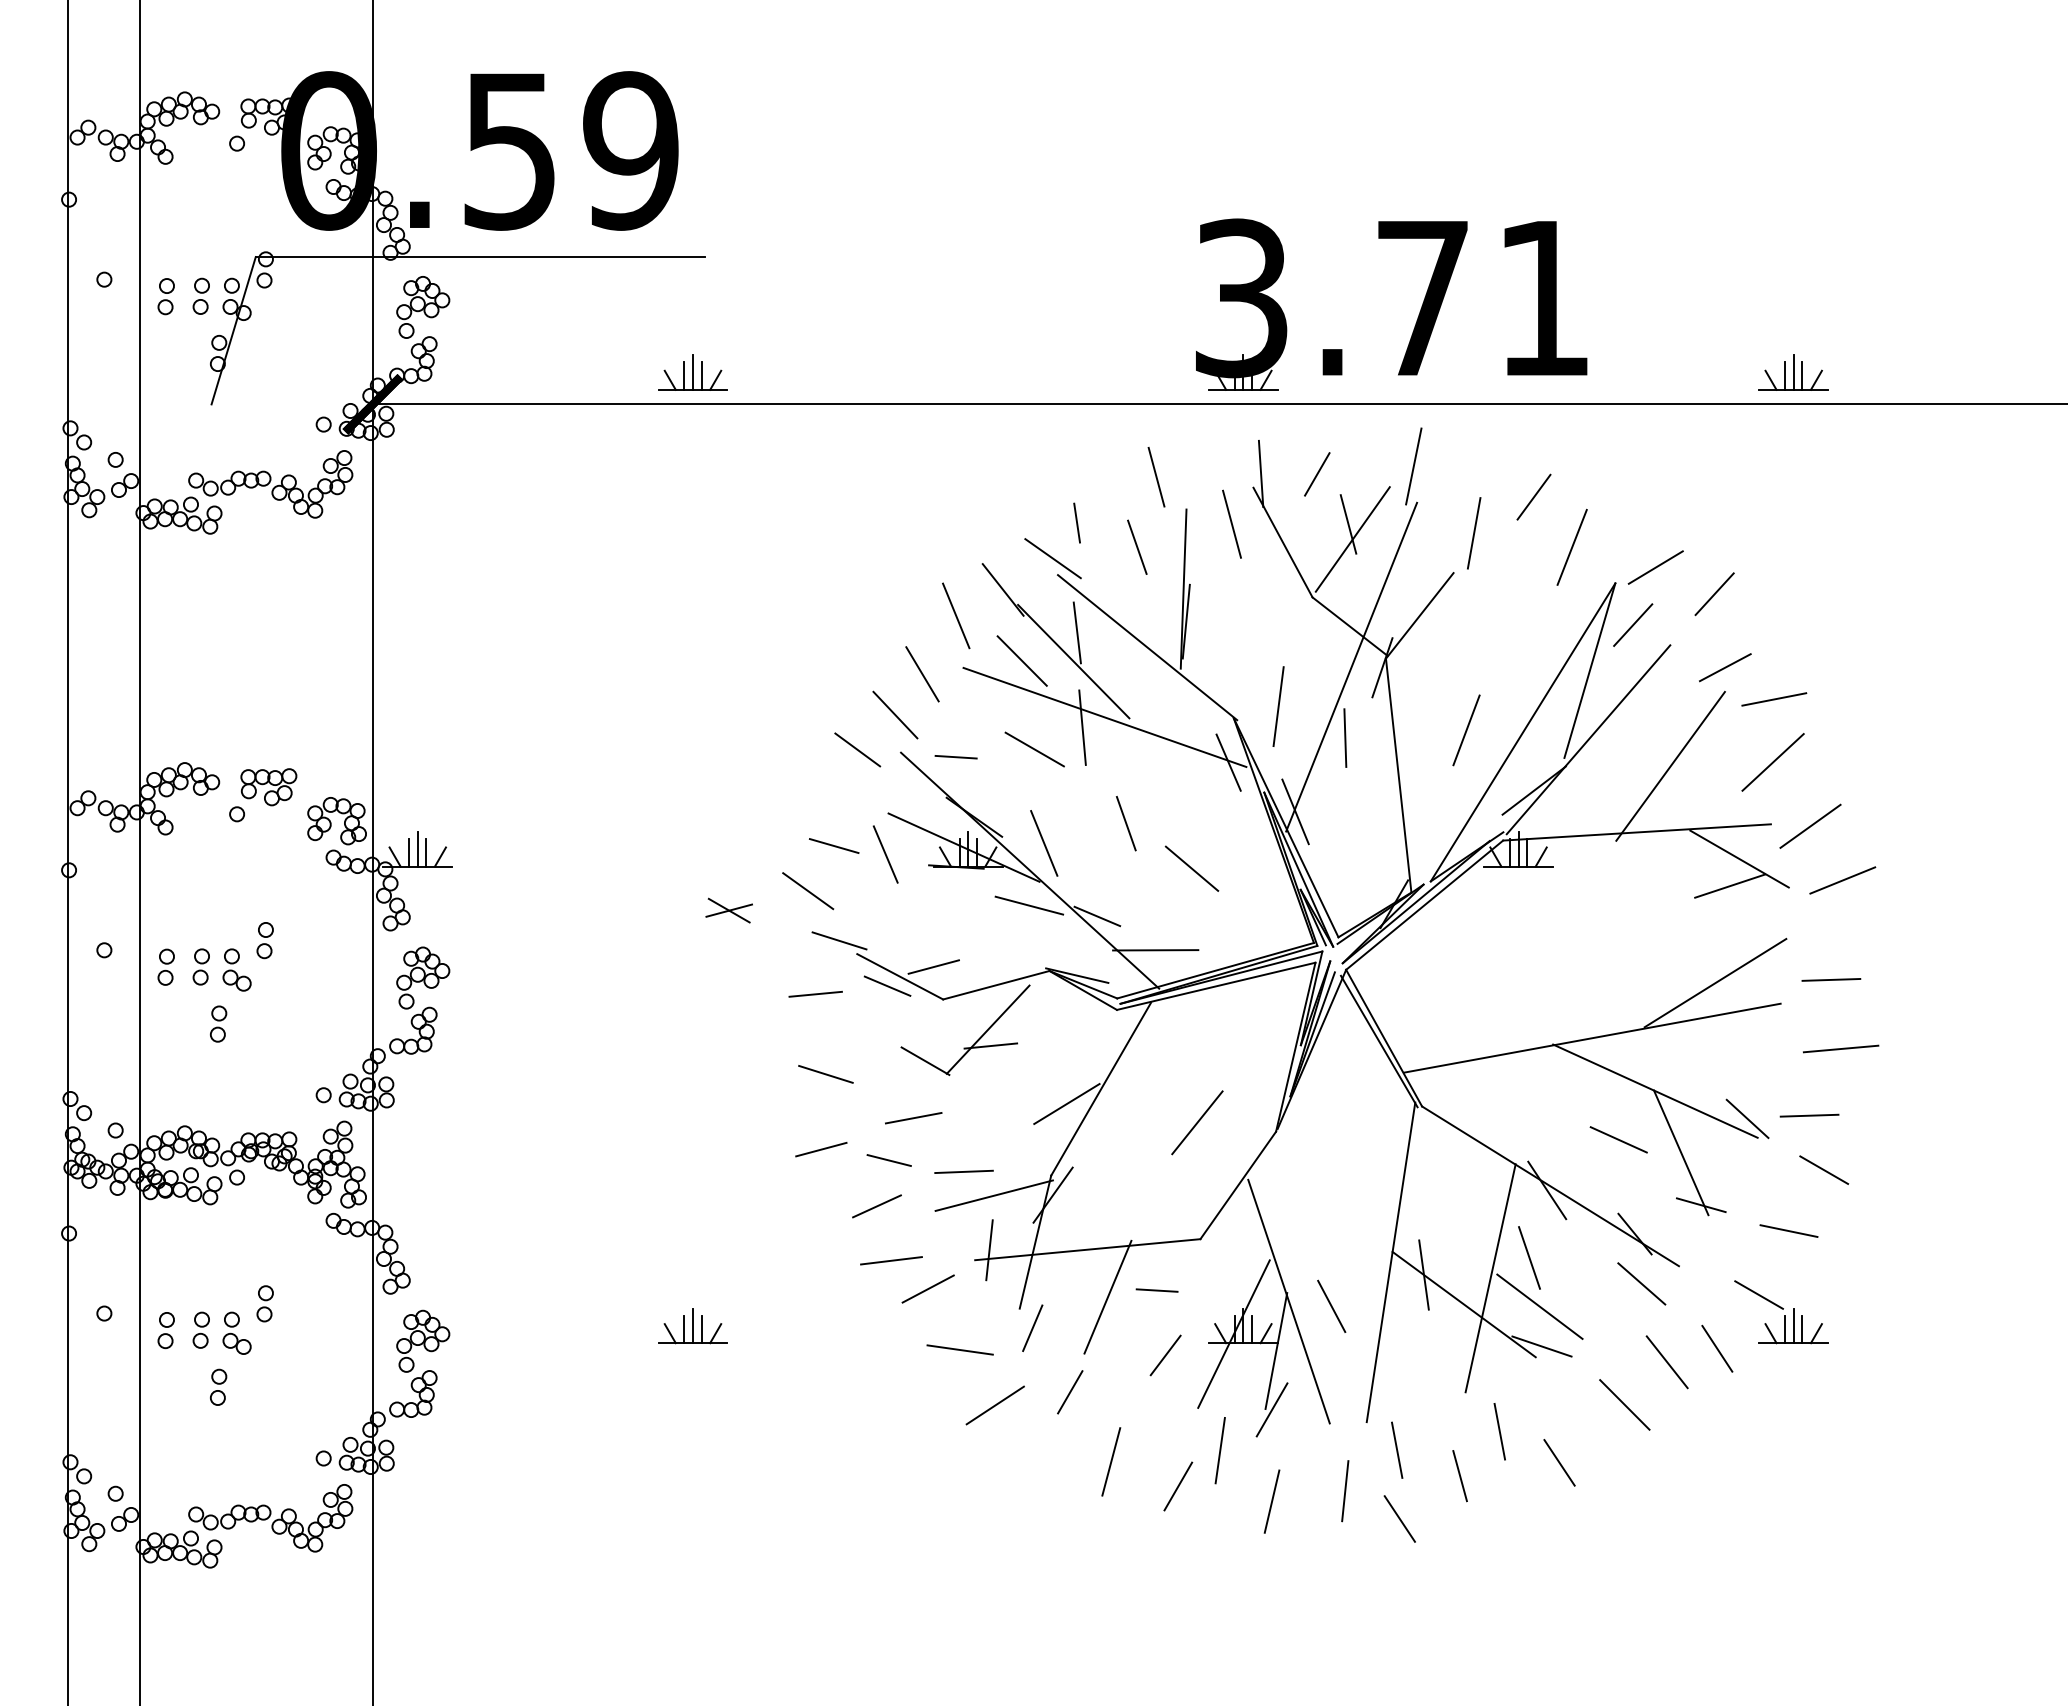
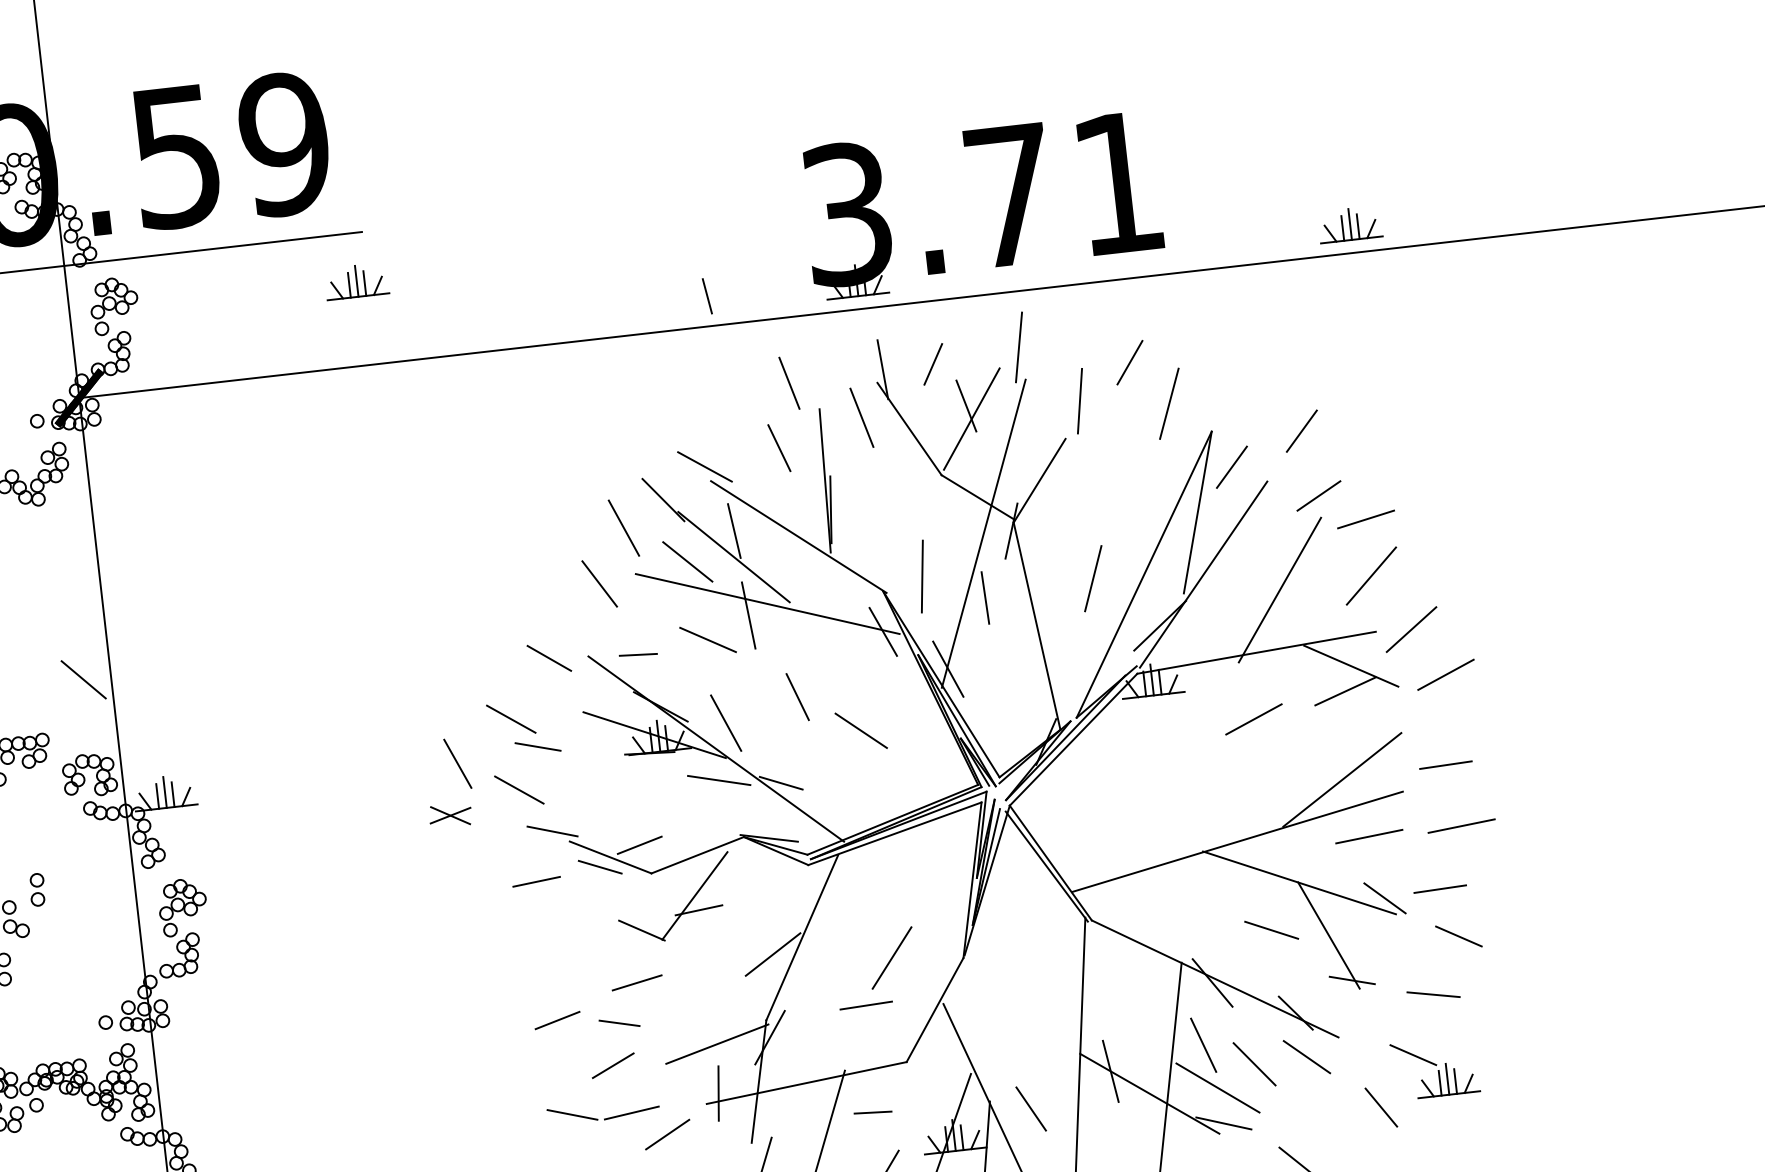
part: (692, 372) -> (356, 281), moved
line: (1076, 522) -> (706, 295), moved
line: (1655, 567) -> (1246, 413), removed
line: (895, 714) -> (83, 679), moved
line: (808, 812) -> (511, 719), added
line: (885, 854) -> (457, 763), moved
line: (1625, 905) -> (1253, 719), added
line: (1155, 950) -> (836, 807), removed
line: (1738, 1048) -> (1369, 836), added
line: (825, 1074) -> (572, 1115), moved
line: (963, 1171) -> (865, 1005), moved
line: (1666, 1362) -> (1253, 1064), moved

